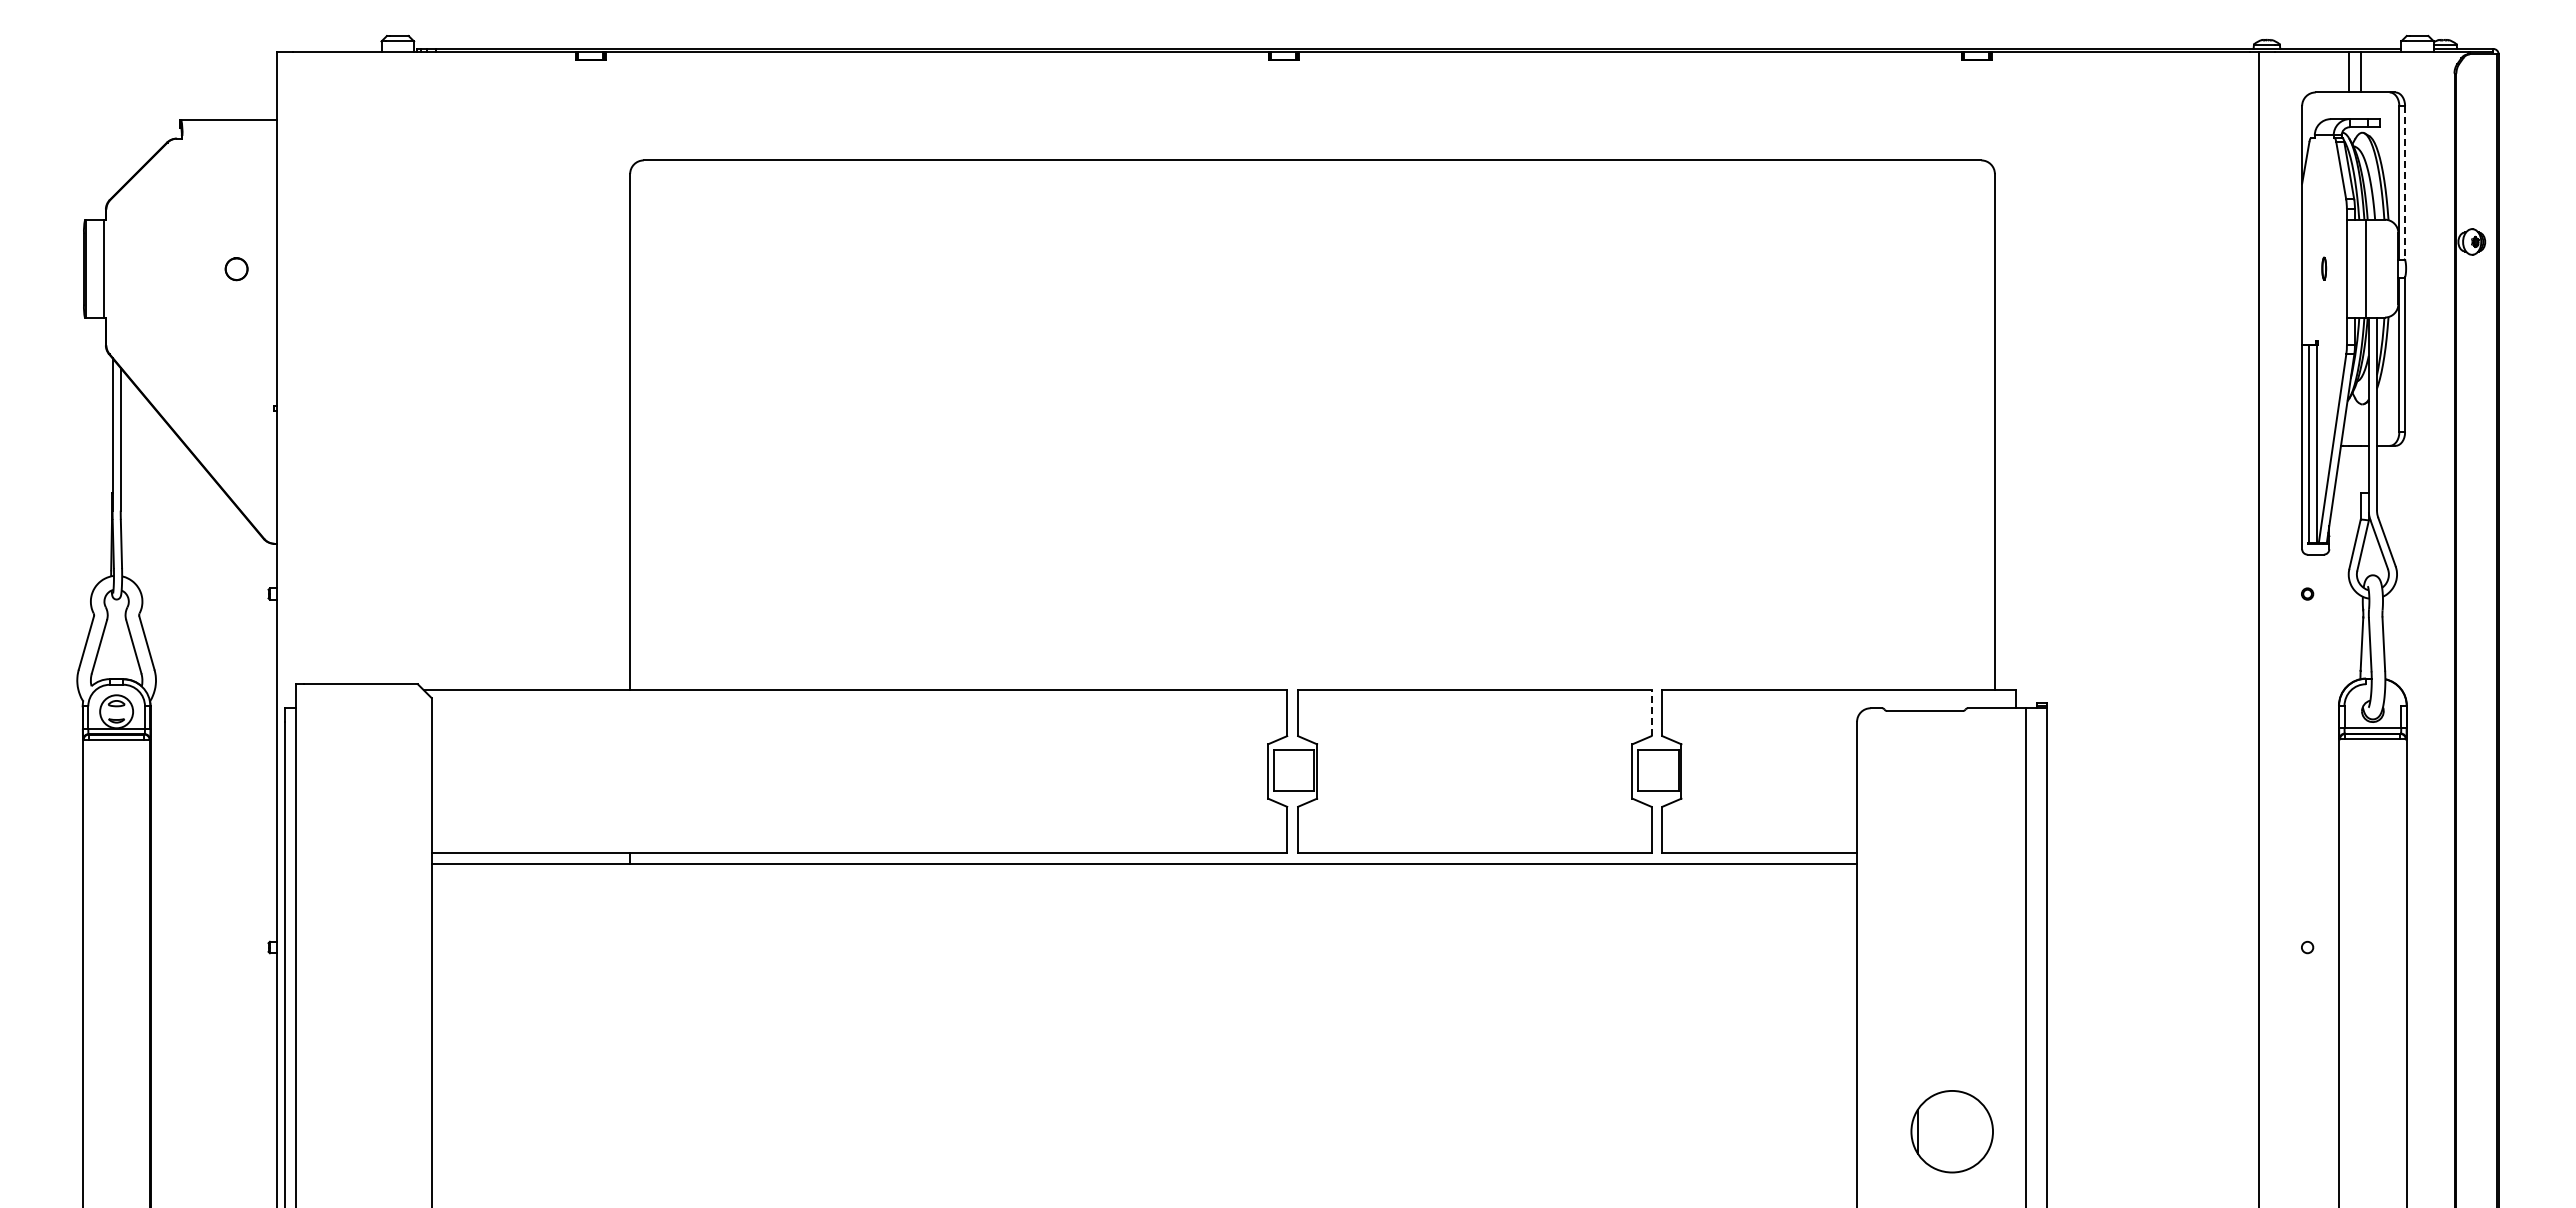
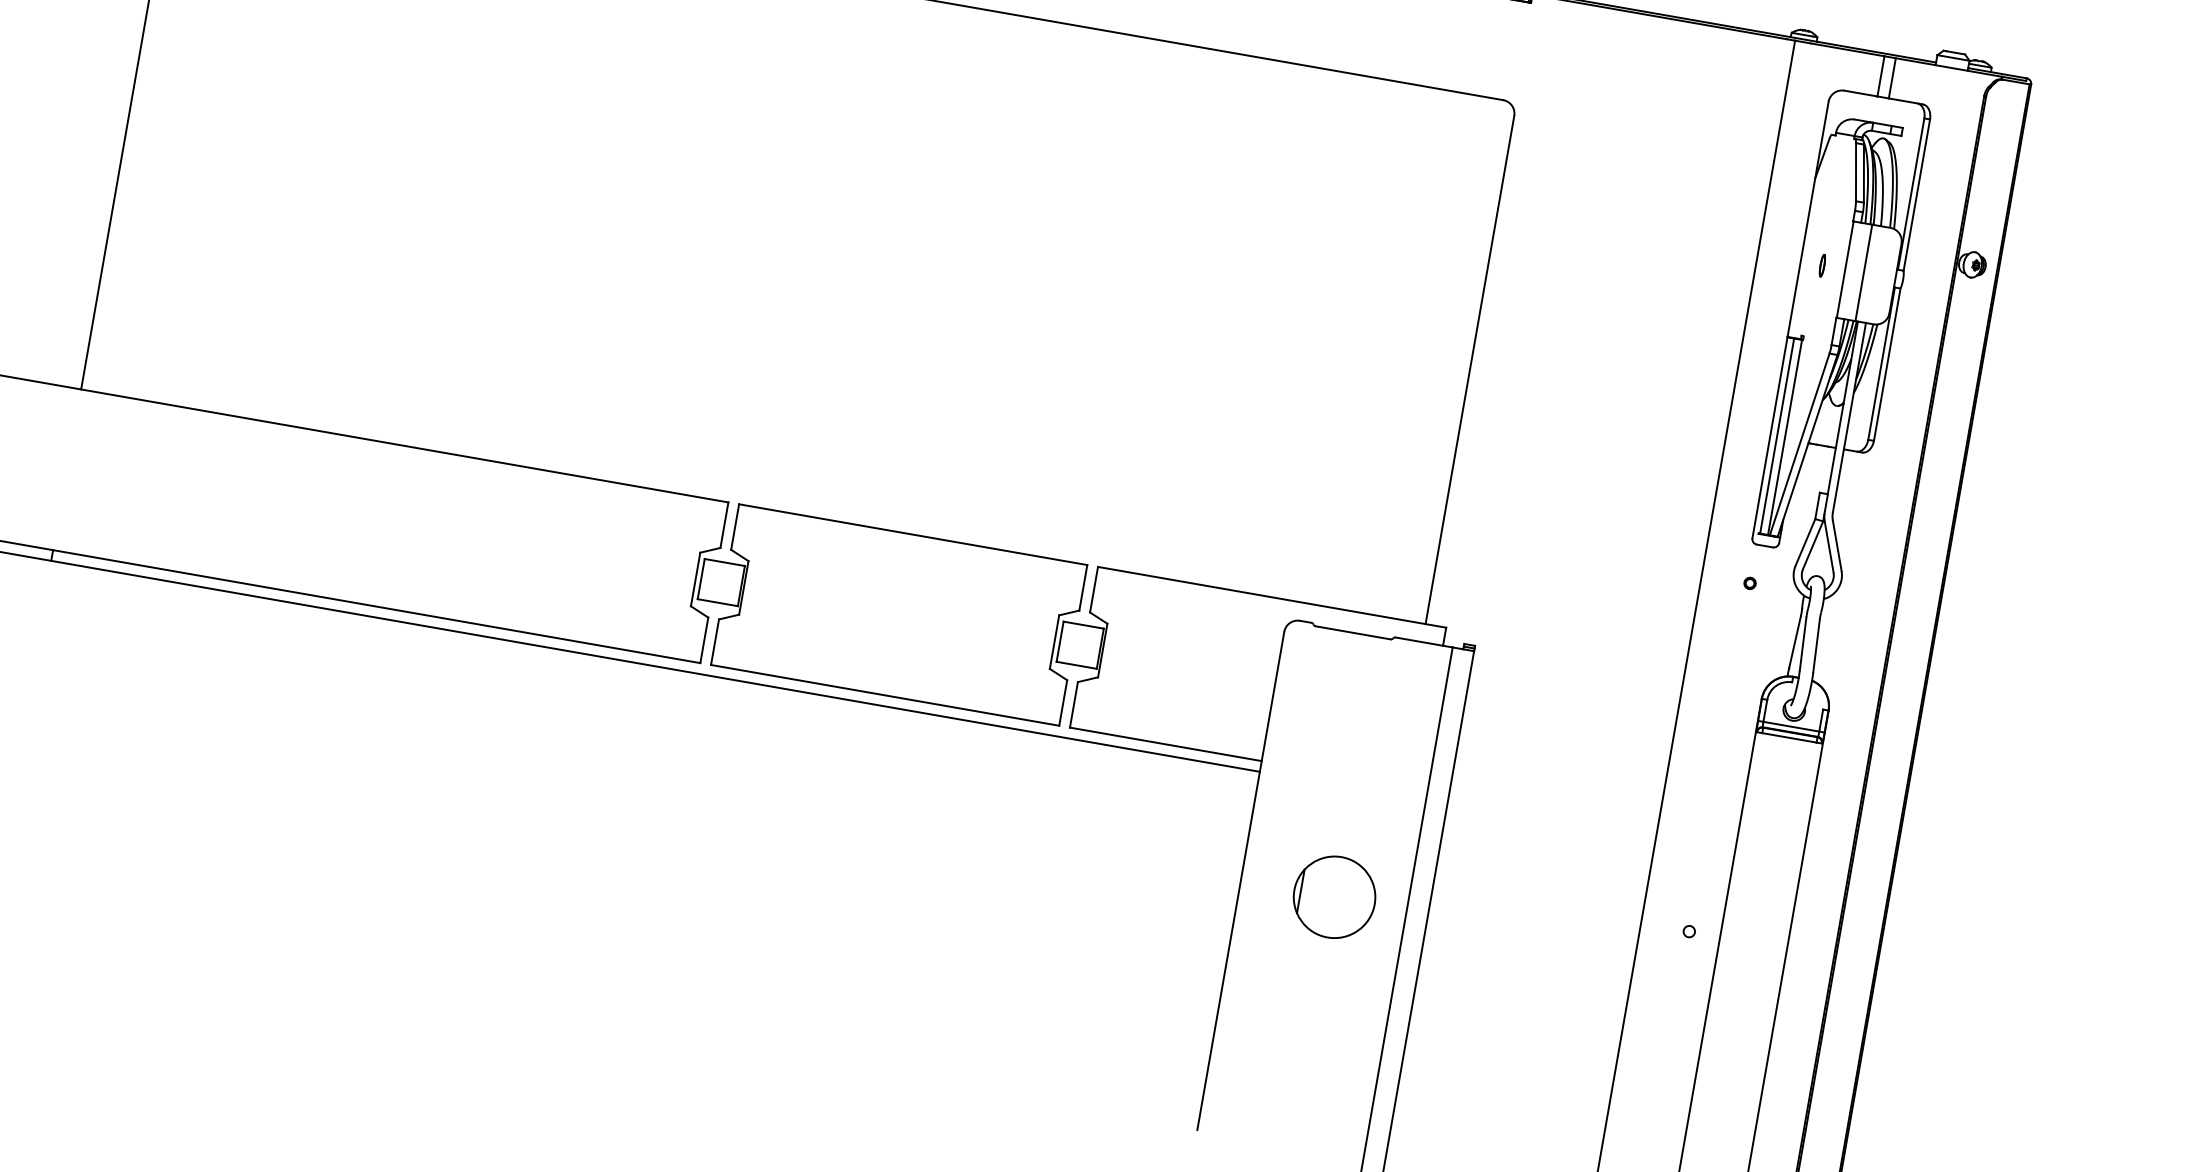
line: (2405, 183) -> (1917, 195), dashed -> solid
line: (1651, 712) -> (1083, 587), dashed -> solid
part: (1951, 1131) -> (1333, 896), moved

